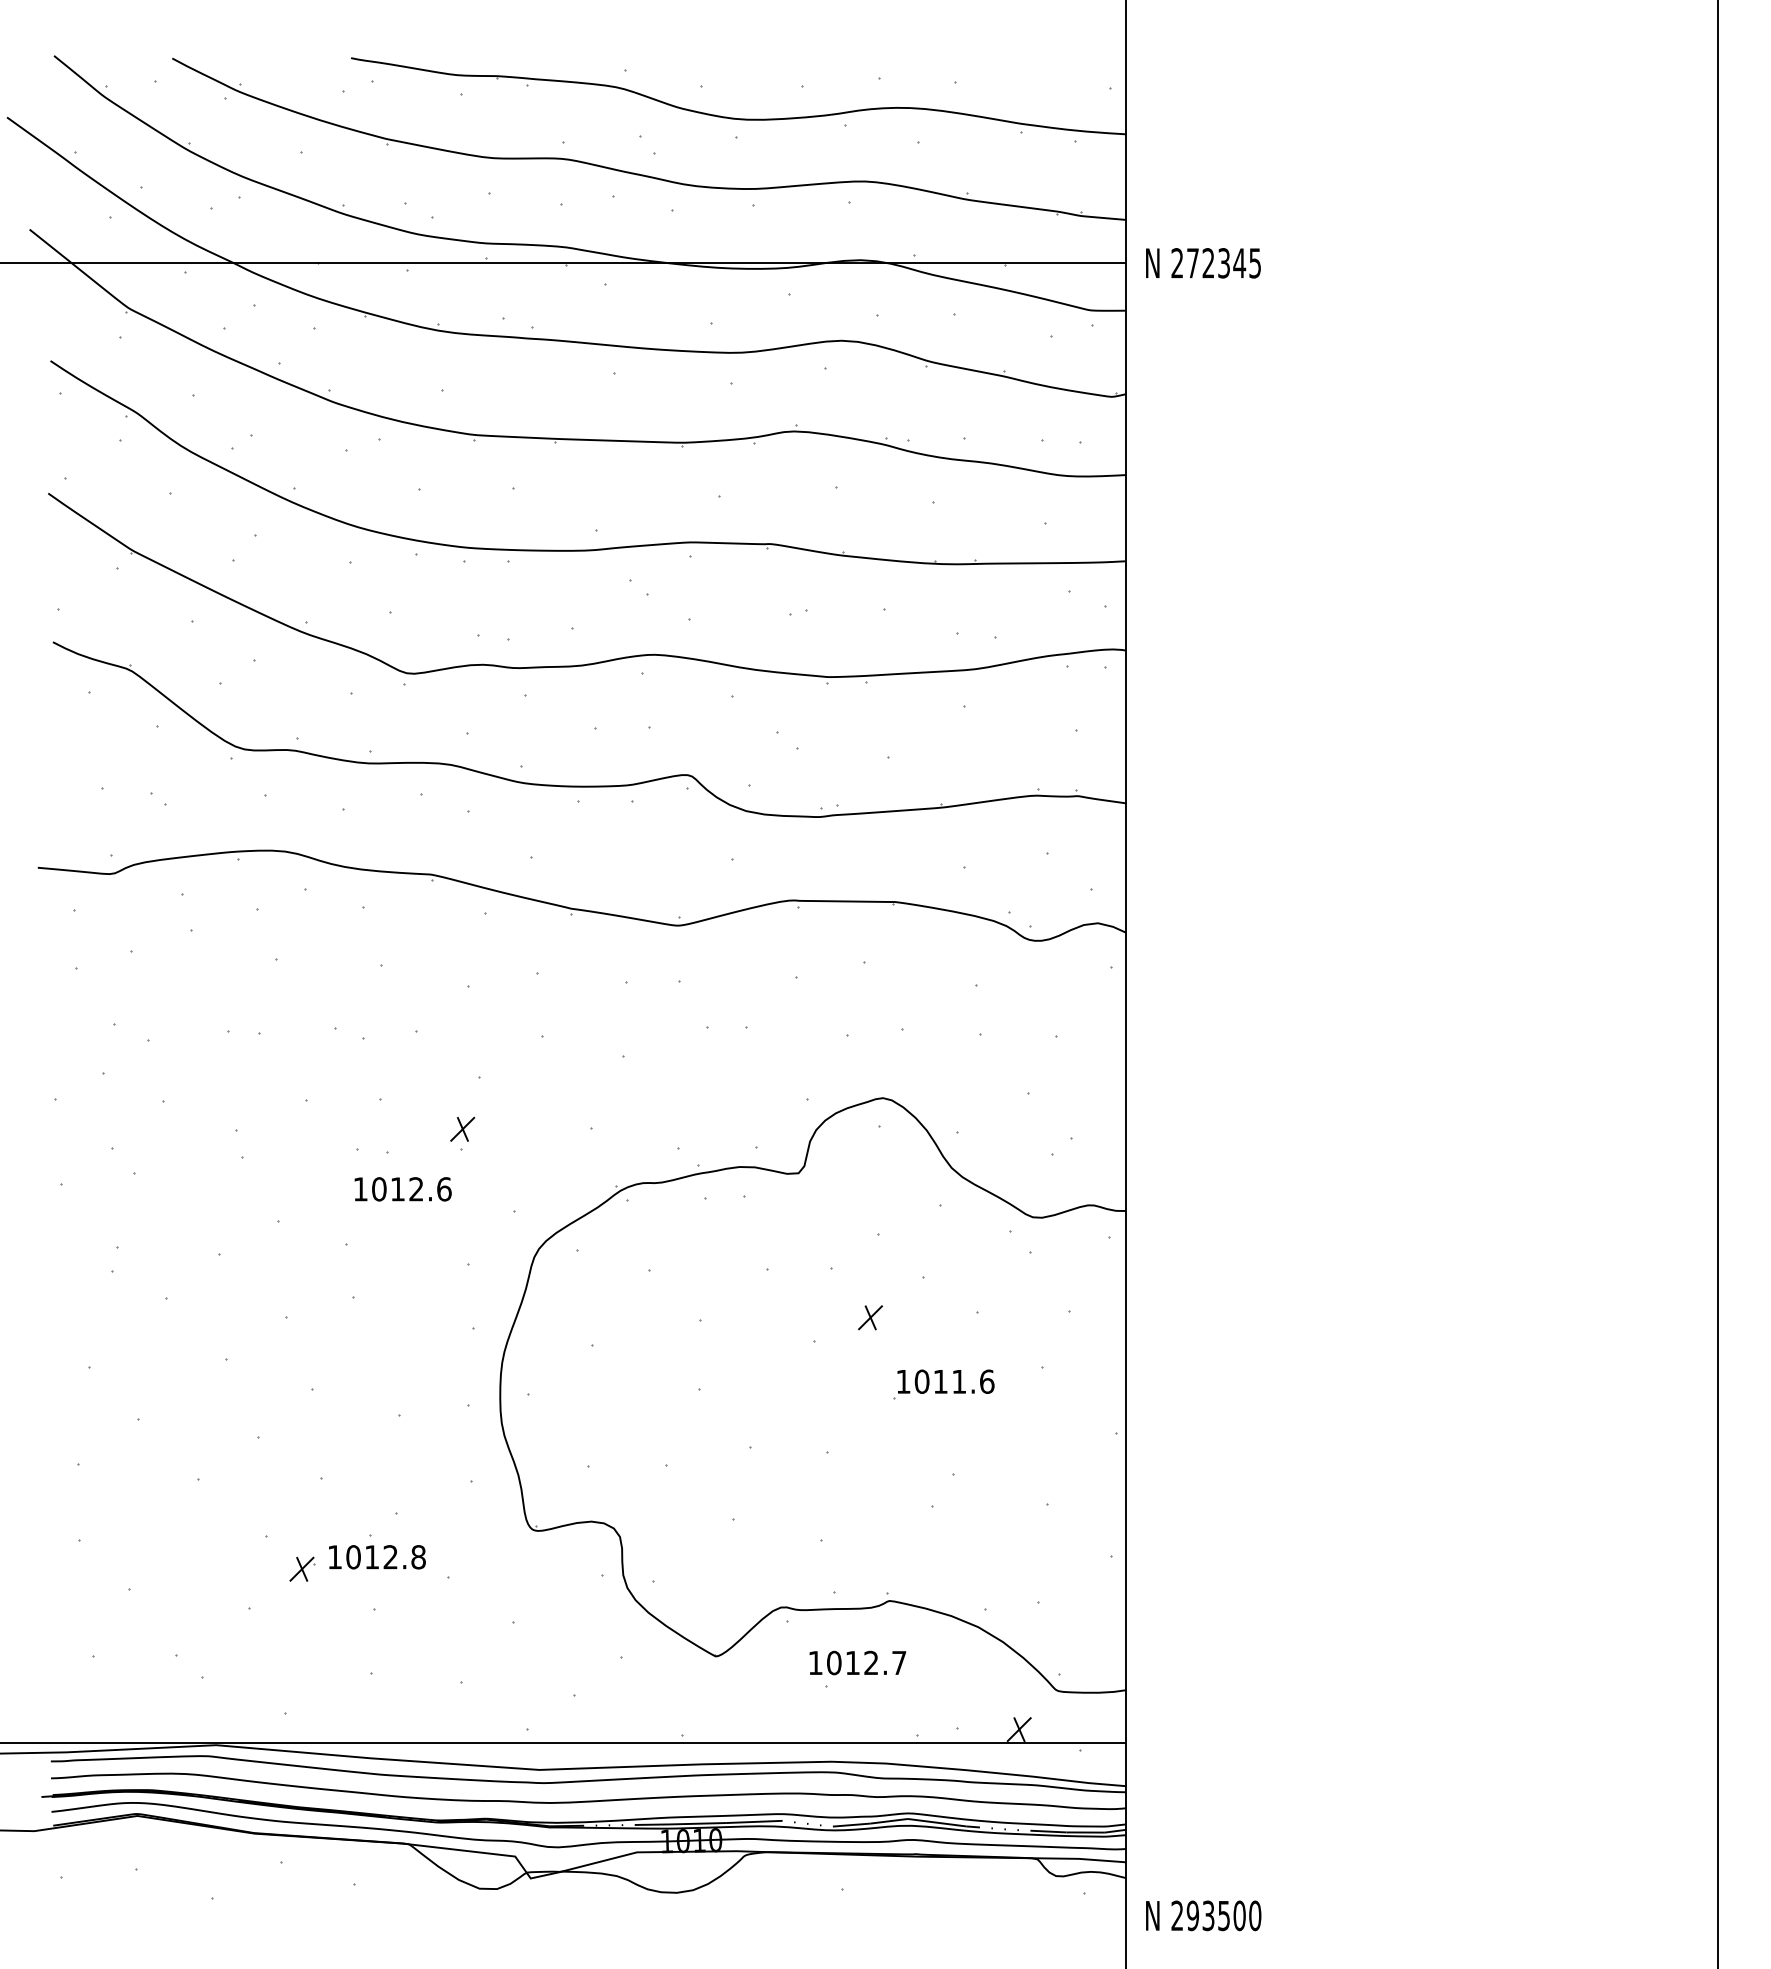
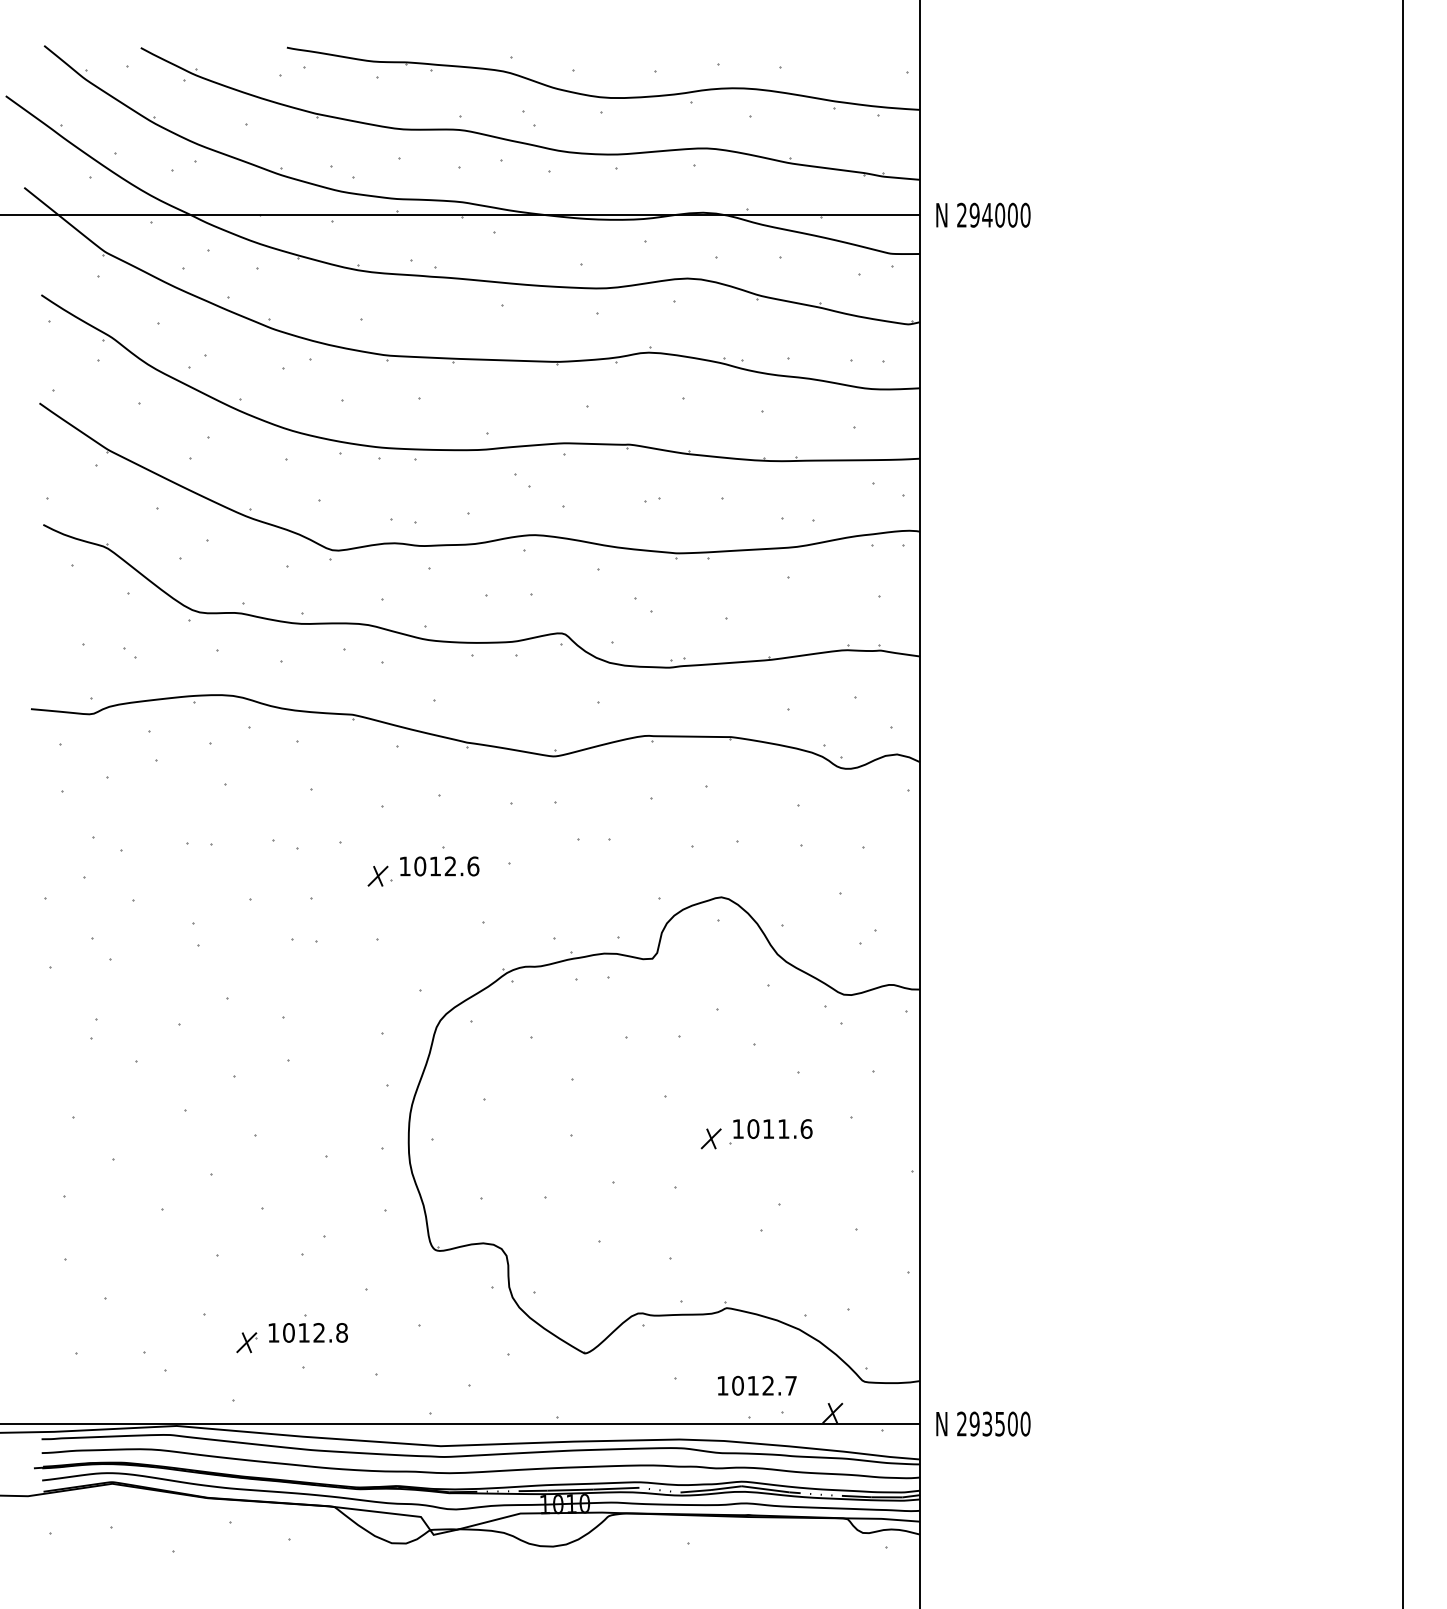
text: (1223, 263) -> (999, 215), 272345 -> 294000
part: (462, 1128) -> (377, 875), moved
text: (402, 1189) -> (439, 866), moved
part: (870, 1317) -> (711, 1138), moved
text: (377, 1557) -> (308, 1333), moved
part: (302, 1568) -> (247, 1342), moved
text: (857, 1662) -> (756, 1385), moved
text: (1203, 1915) -> (983, 1423), moved

